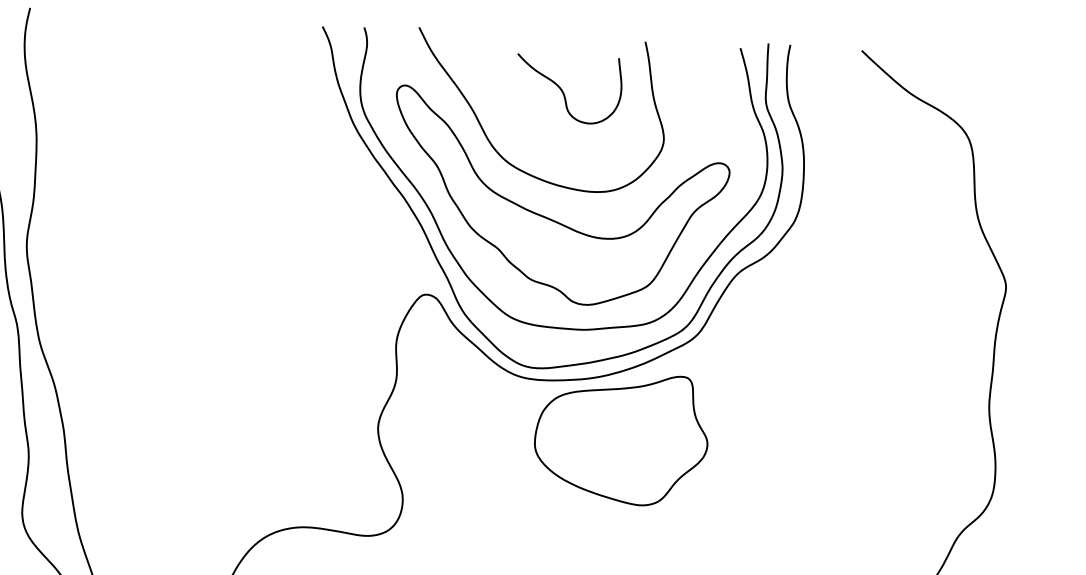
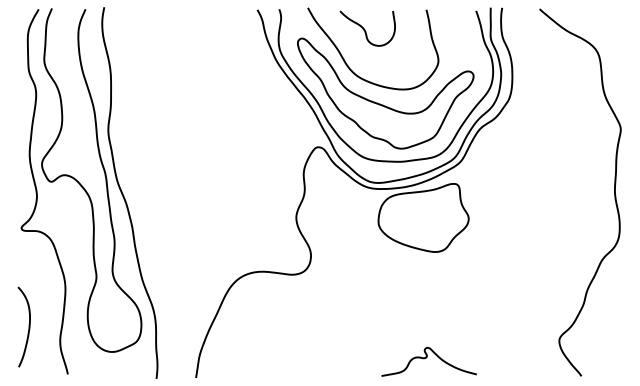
curve: (564, 90) -> (365, 29), moved

